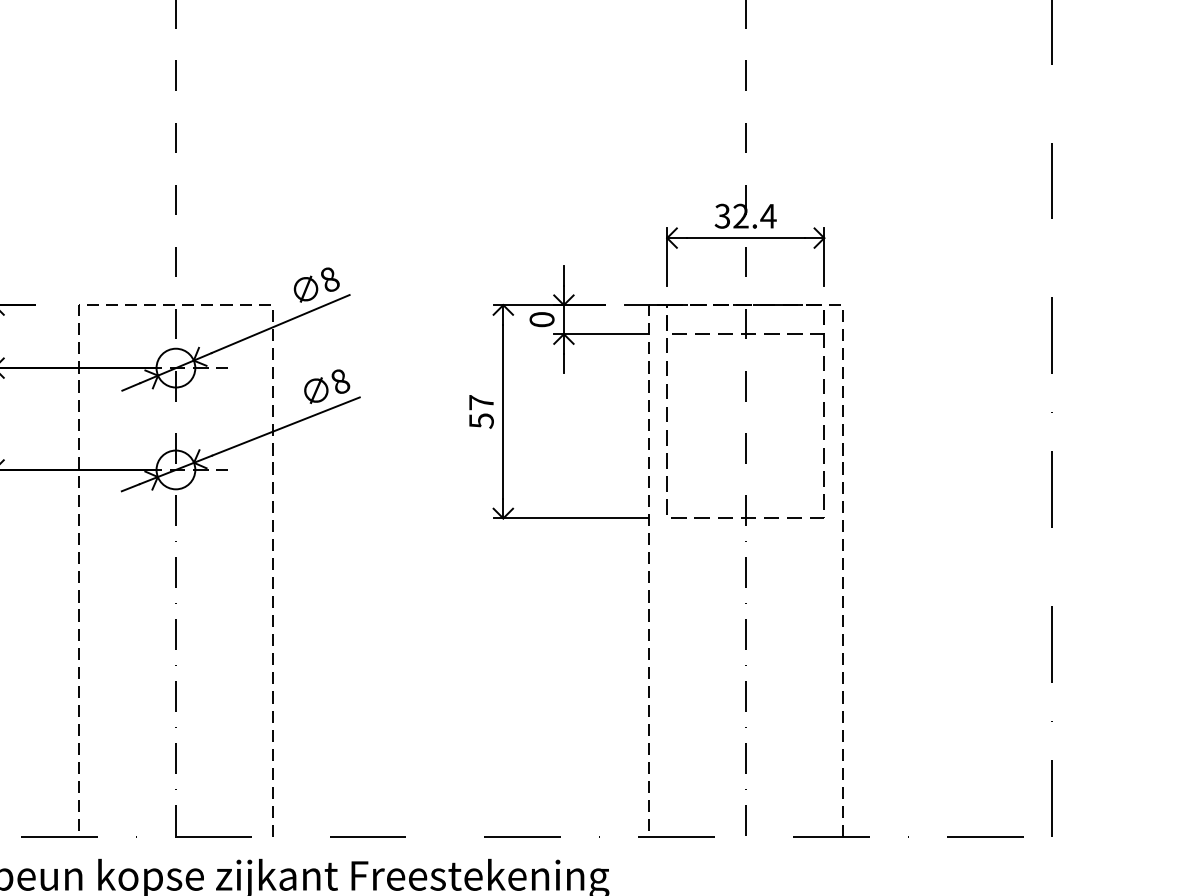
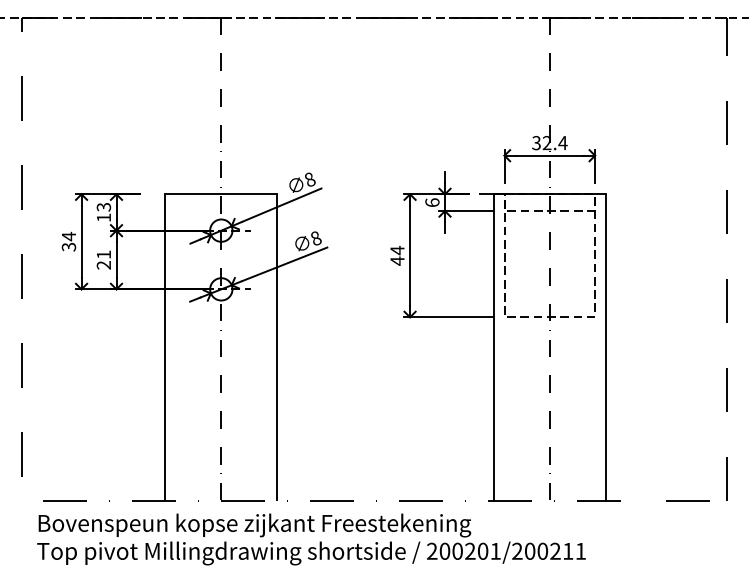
line: (176, 305) -> (221, 194), dashed -> solid
line: (746, 305) -> (550, 194), dashed -> solid
text: (542, 319) -> (432, 202), 0 -> 6
text: (481, 411) -> (397, 255), 57 -> 44

